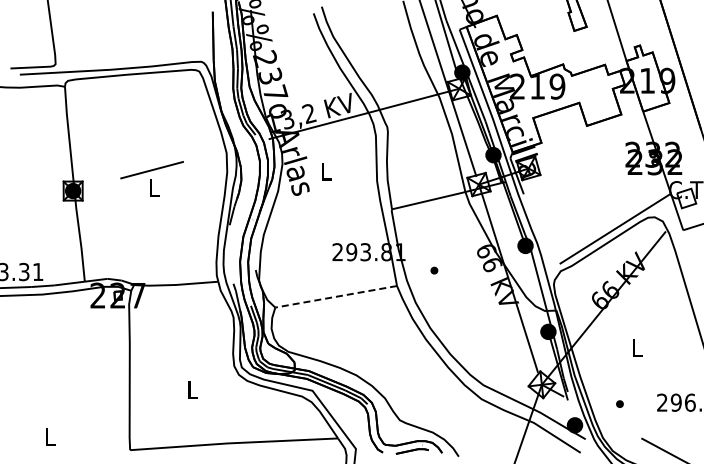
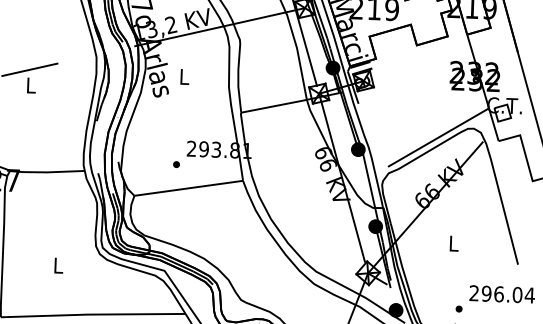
part: (434, 270) -> (176, 164), moved
line: (336, 296) -> (189, 188), dashed -> solid
part: (619, 403) -> (458, 308), moved

